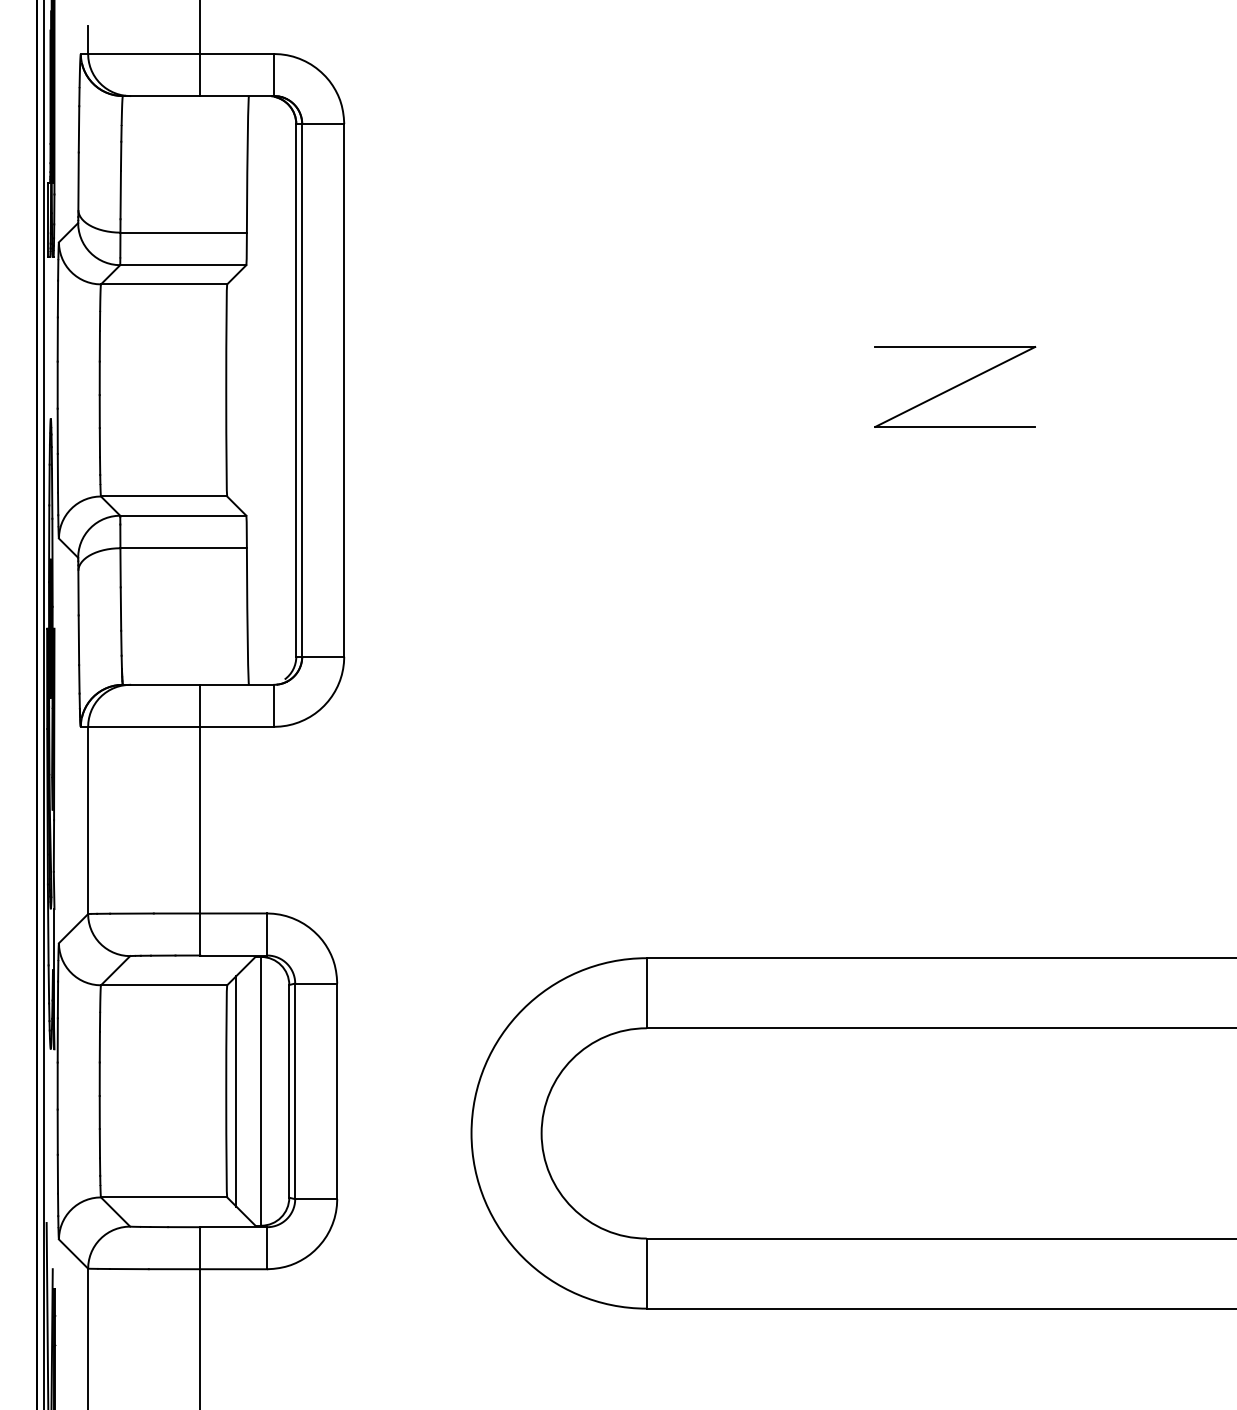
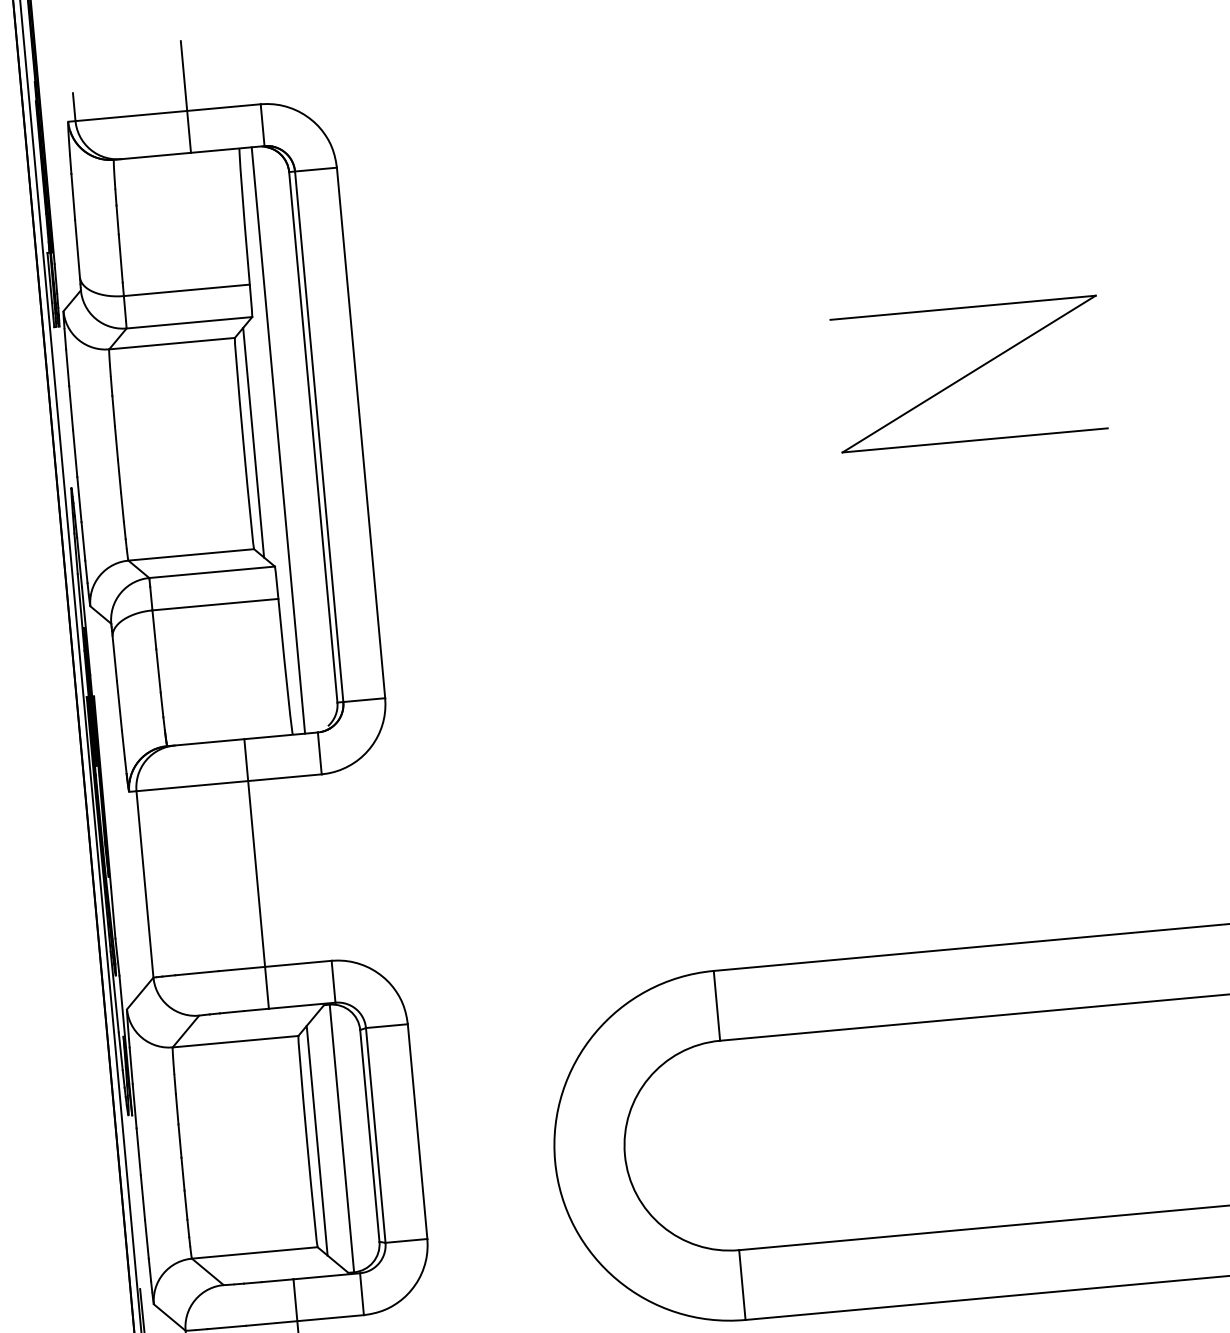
part: (955, 386) -> (969, 373), size x1.67
line: (236, 390) -> (253, 442), added
line: (261, 390) -> (278, 440), added

